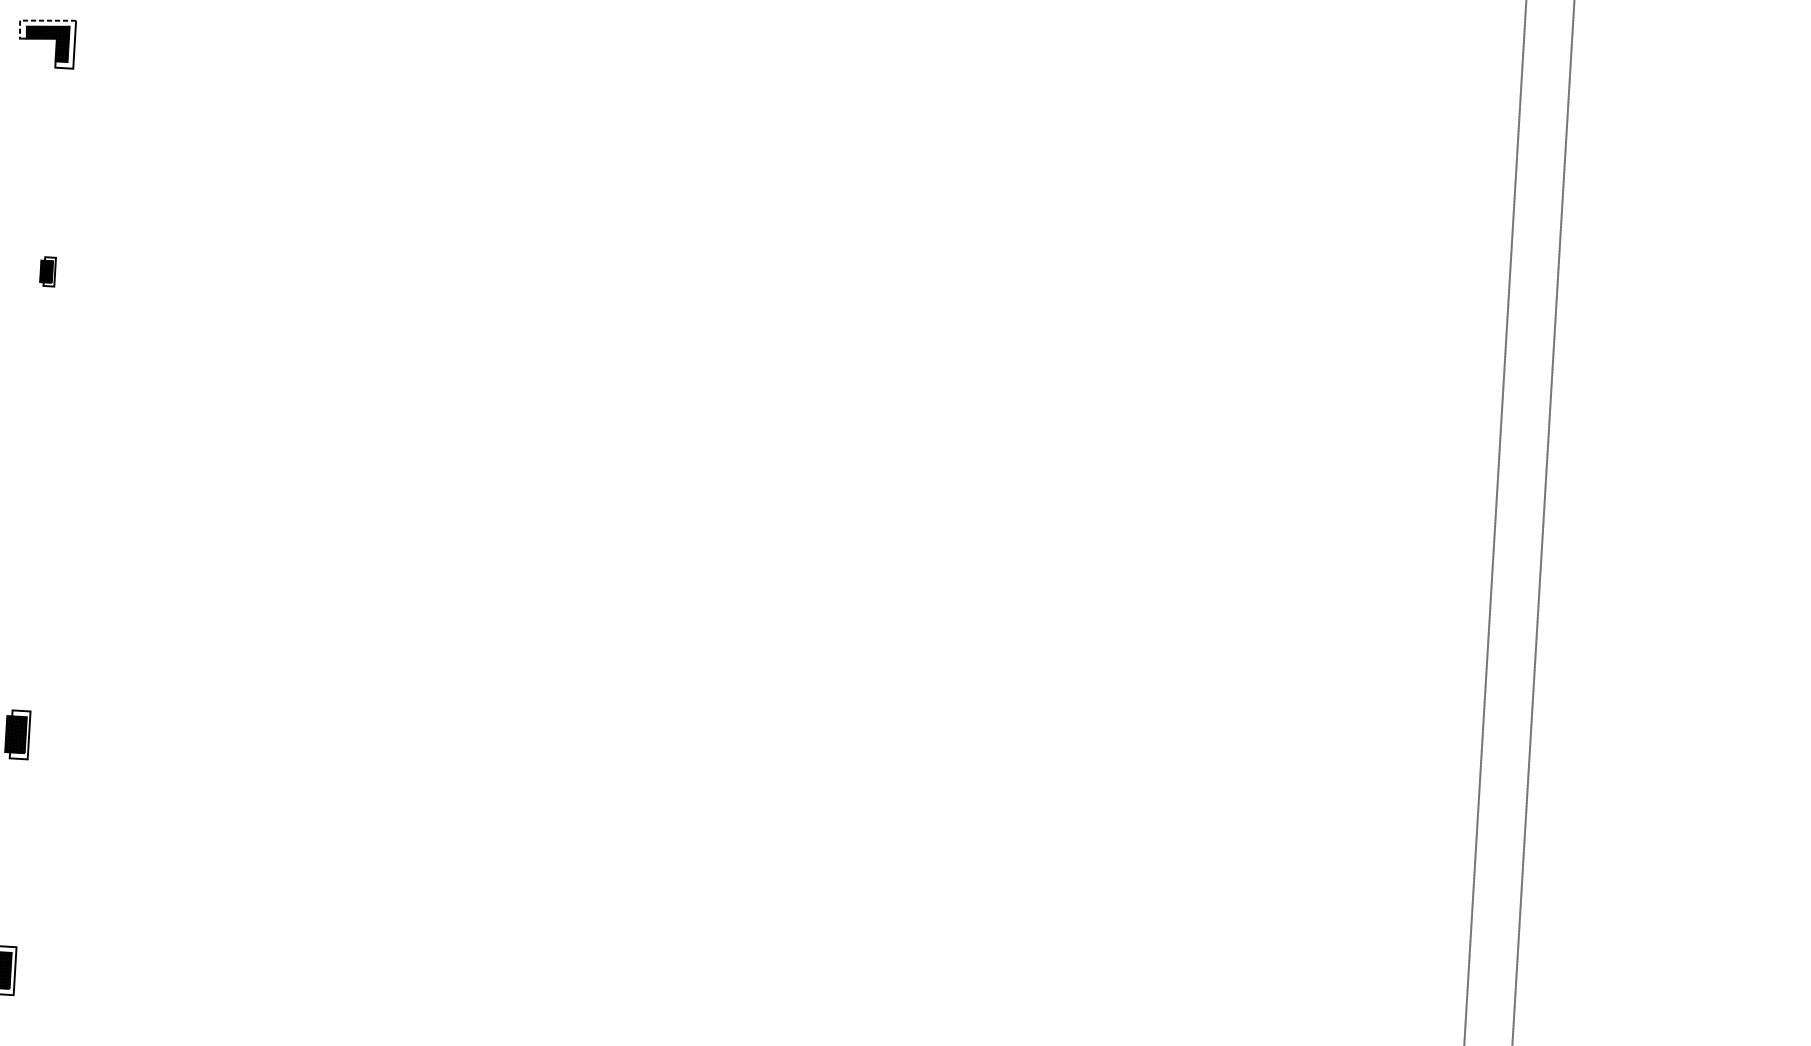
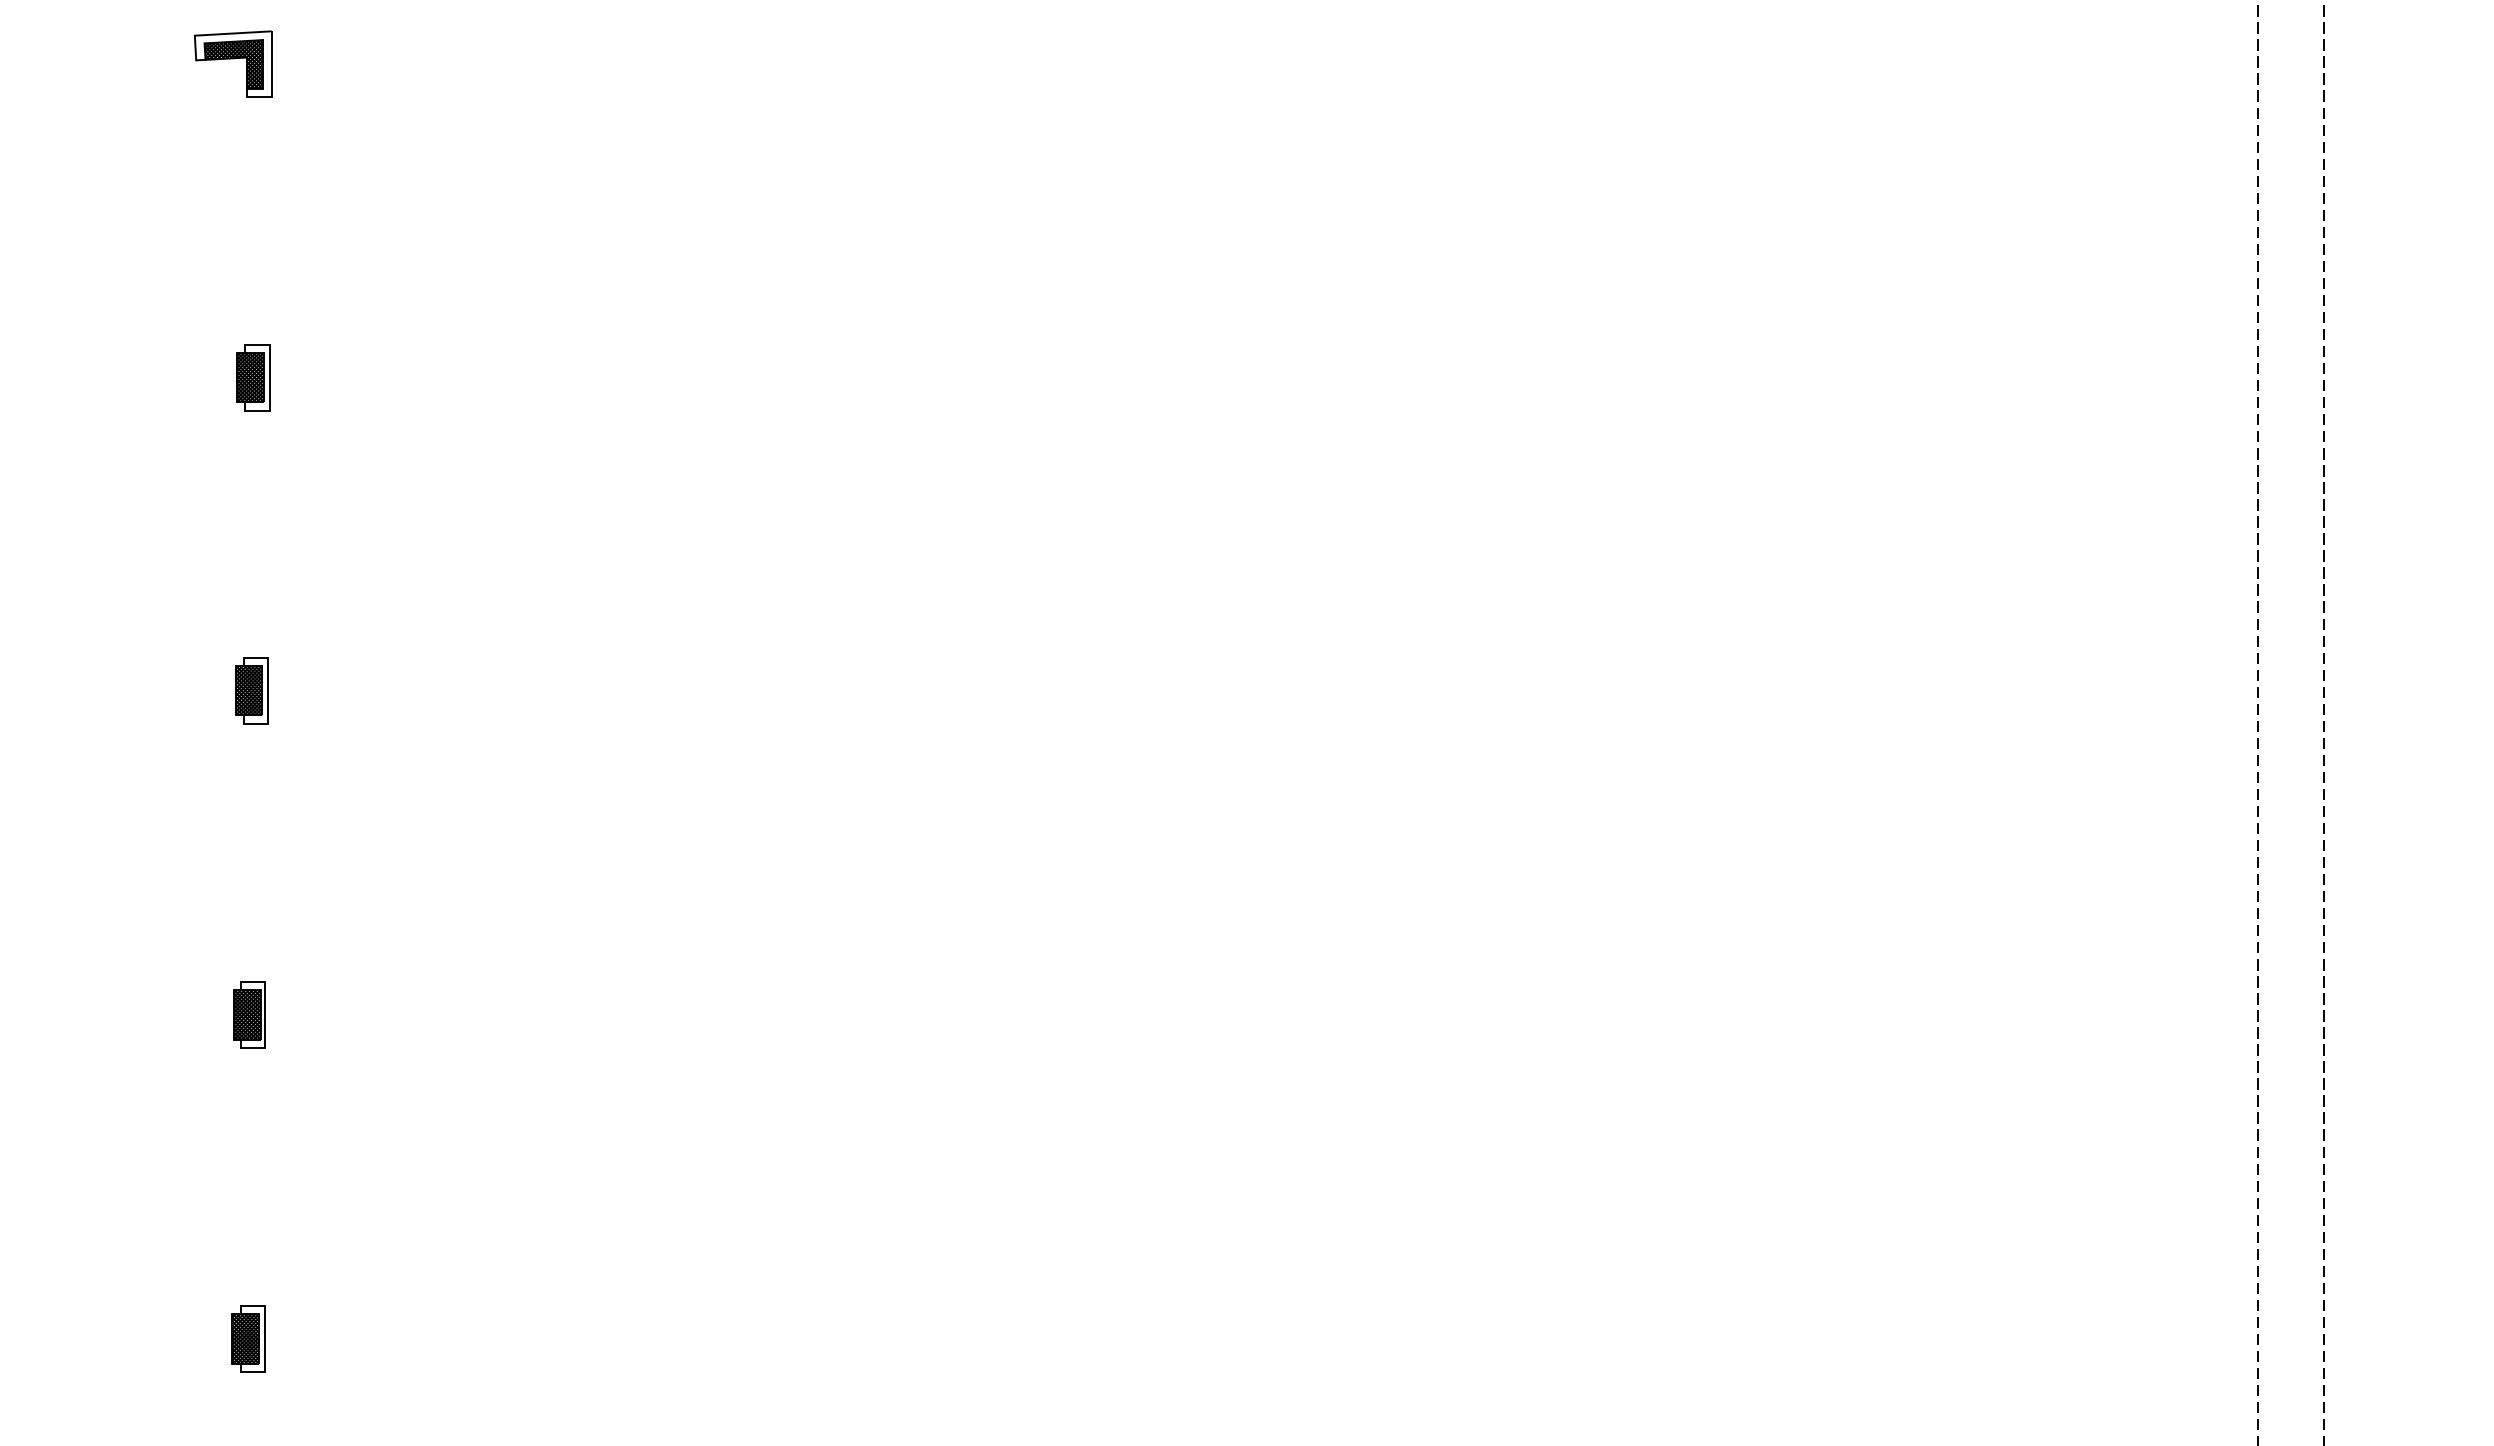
line: (38, 20) -> (219, 34), dashed -> solid
part: (47, 271) -> (253, 377), size x1.67
part: (33, 499) -> (251, 690), added

